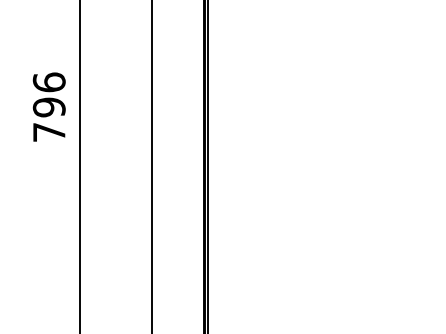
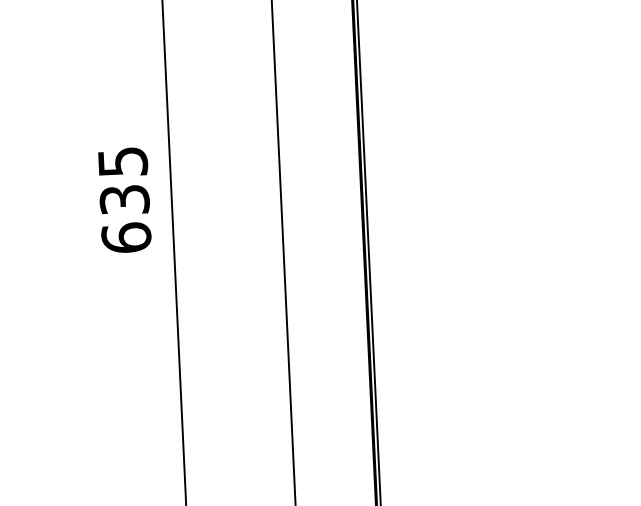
text: (48, 107) -> (123, 200), 796 -> 635

